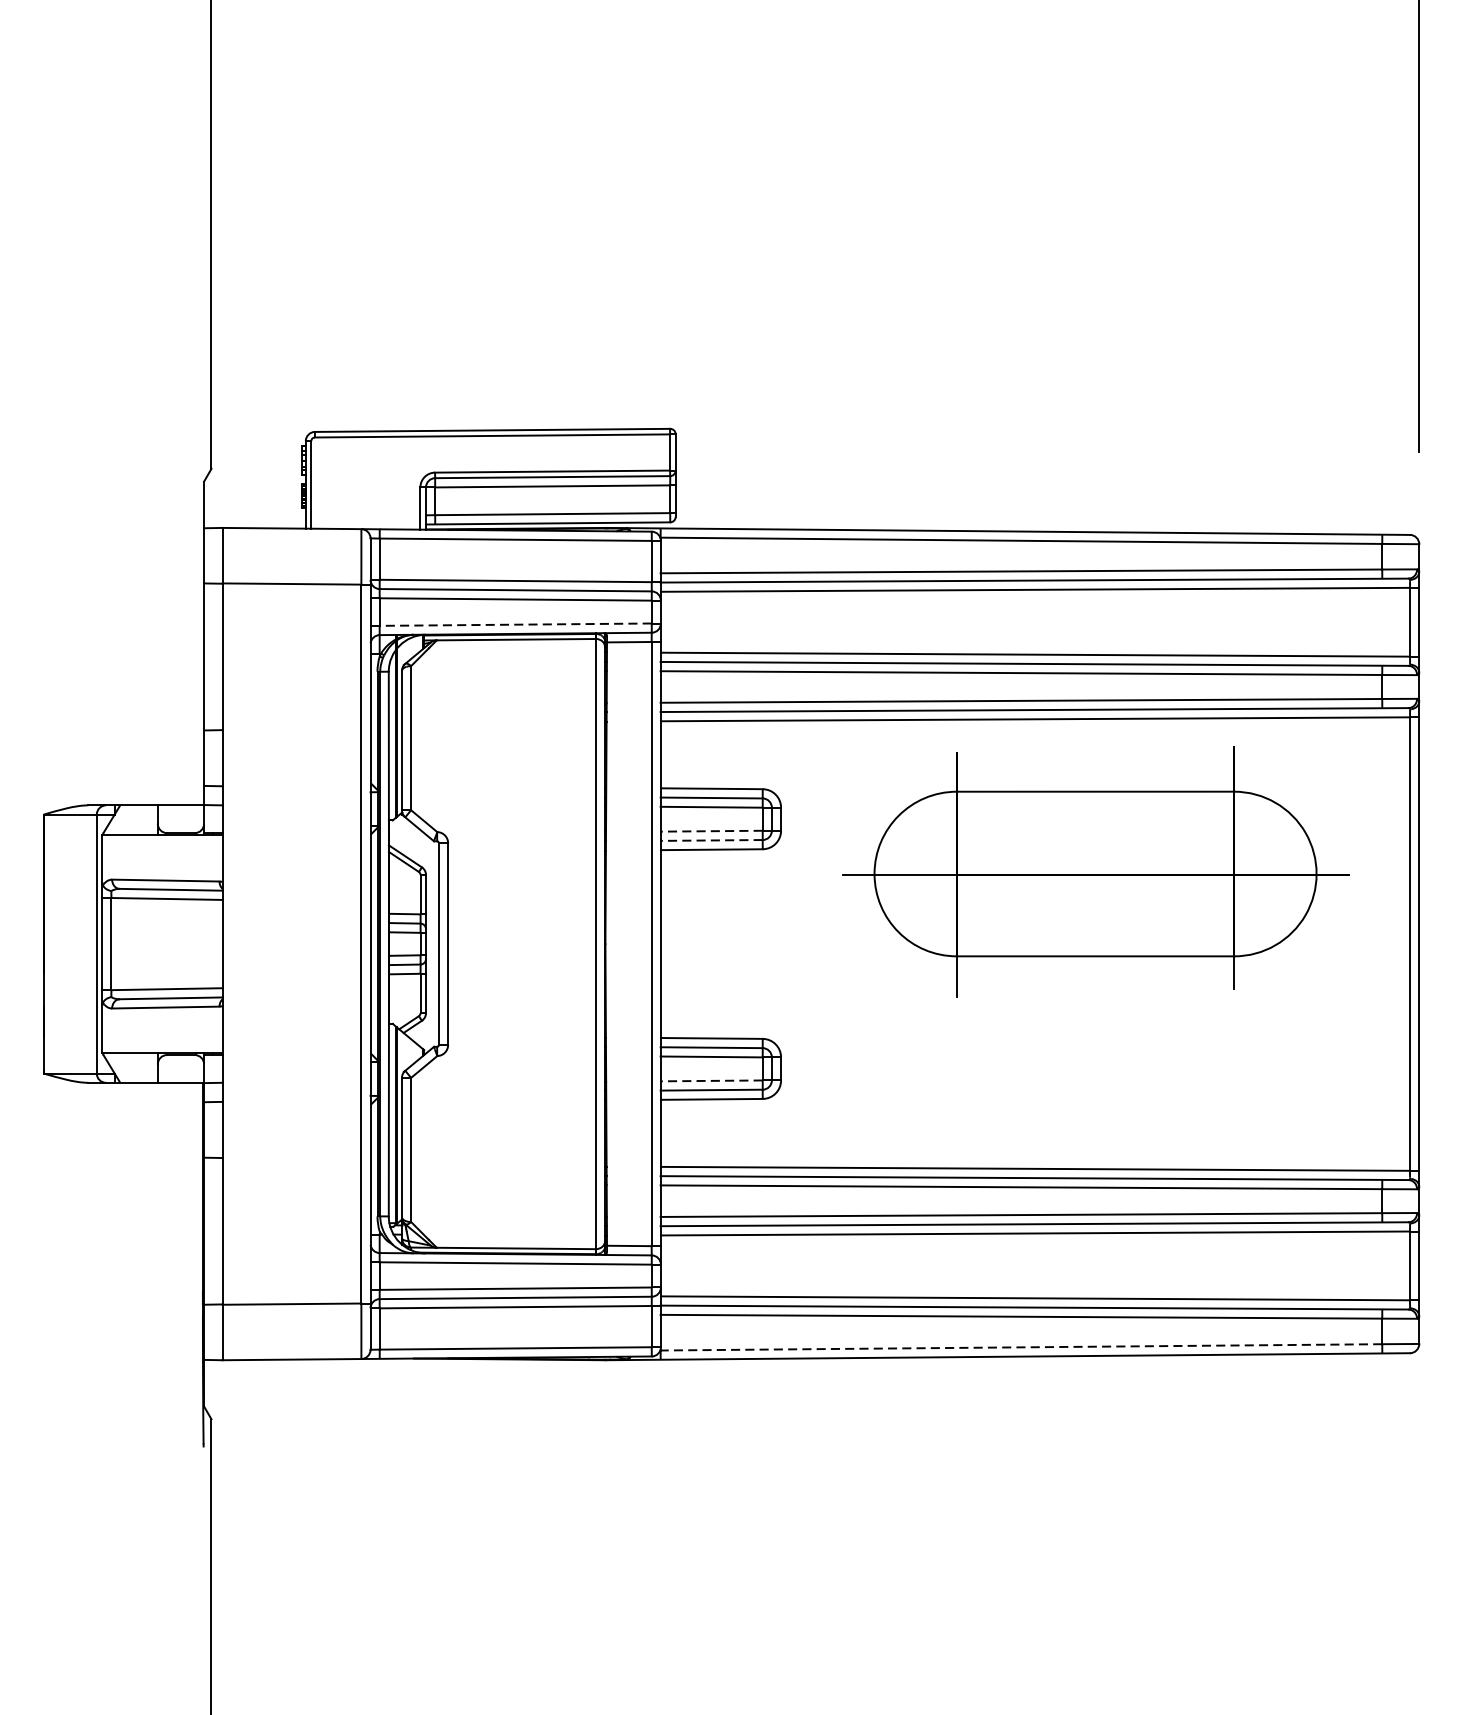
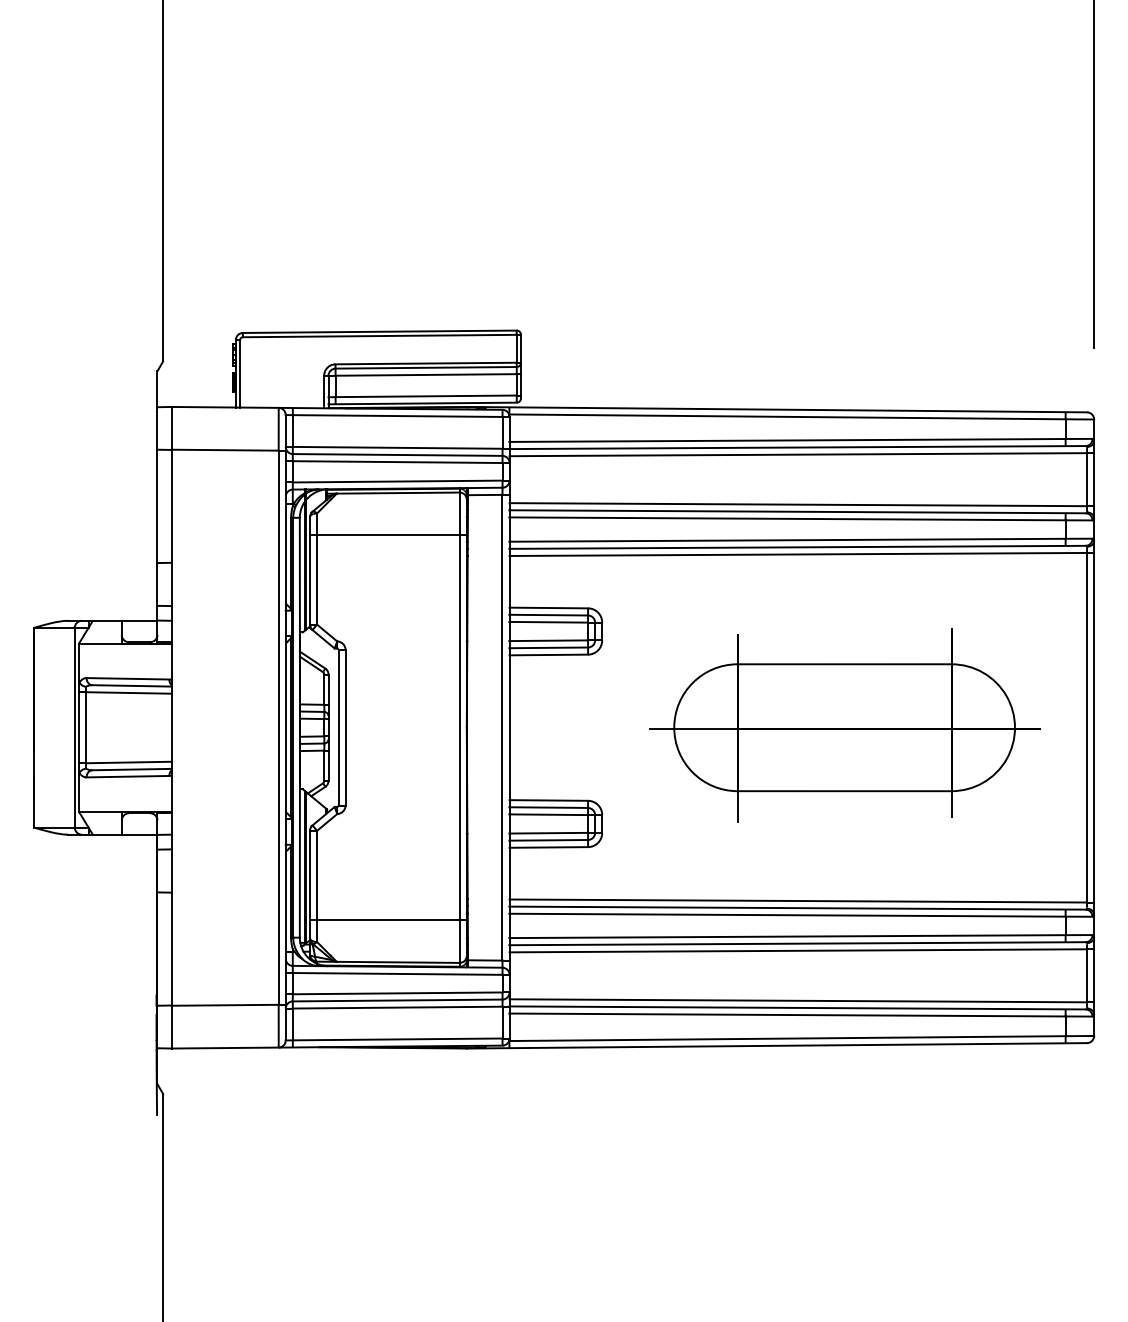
line: (515, 624) -> (397, 481), dashed -> solid
line: (502, 694) -> (387, 535), added
line: (711, 830) -> (548, 640), dashed -> solid
line: (711, 839) -> (548, 647), dashed -> solid
part: (1095, 871) -> (844, 725), moved
line: (711, 1081) -> (548, 833), dashed -> solid
line: (502, 1194) -> (387, 920), added
line: (1020, 1347) -> (786, 1038), dashed -> solid

